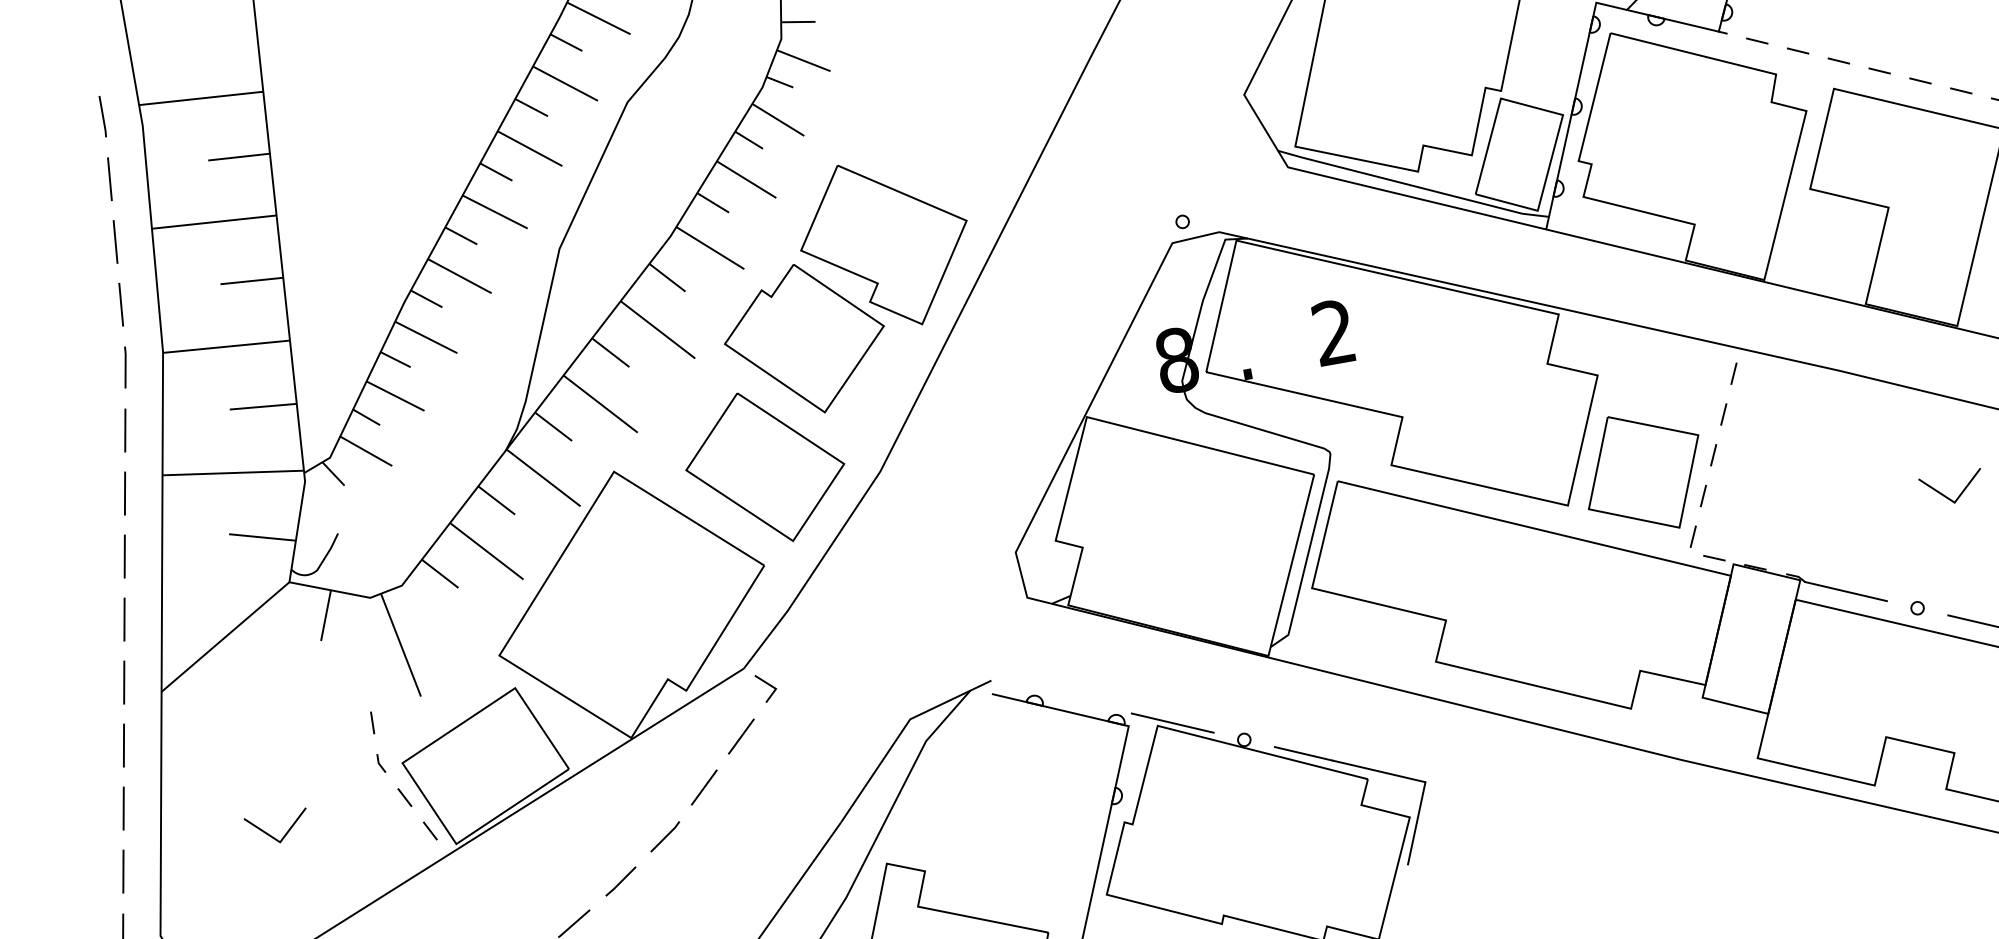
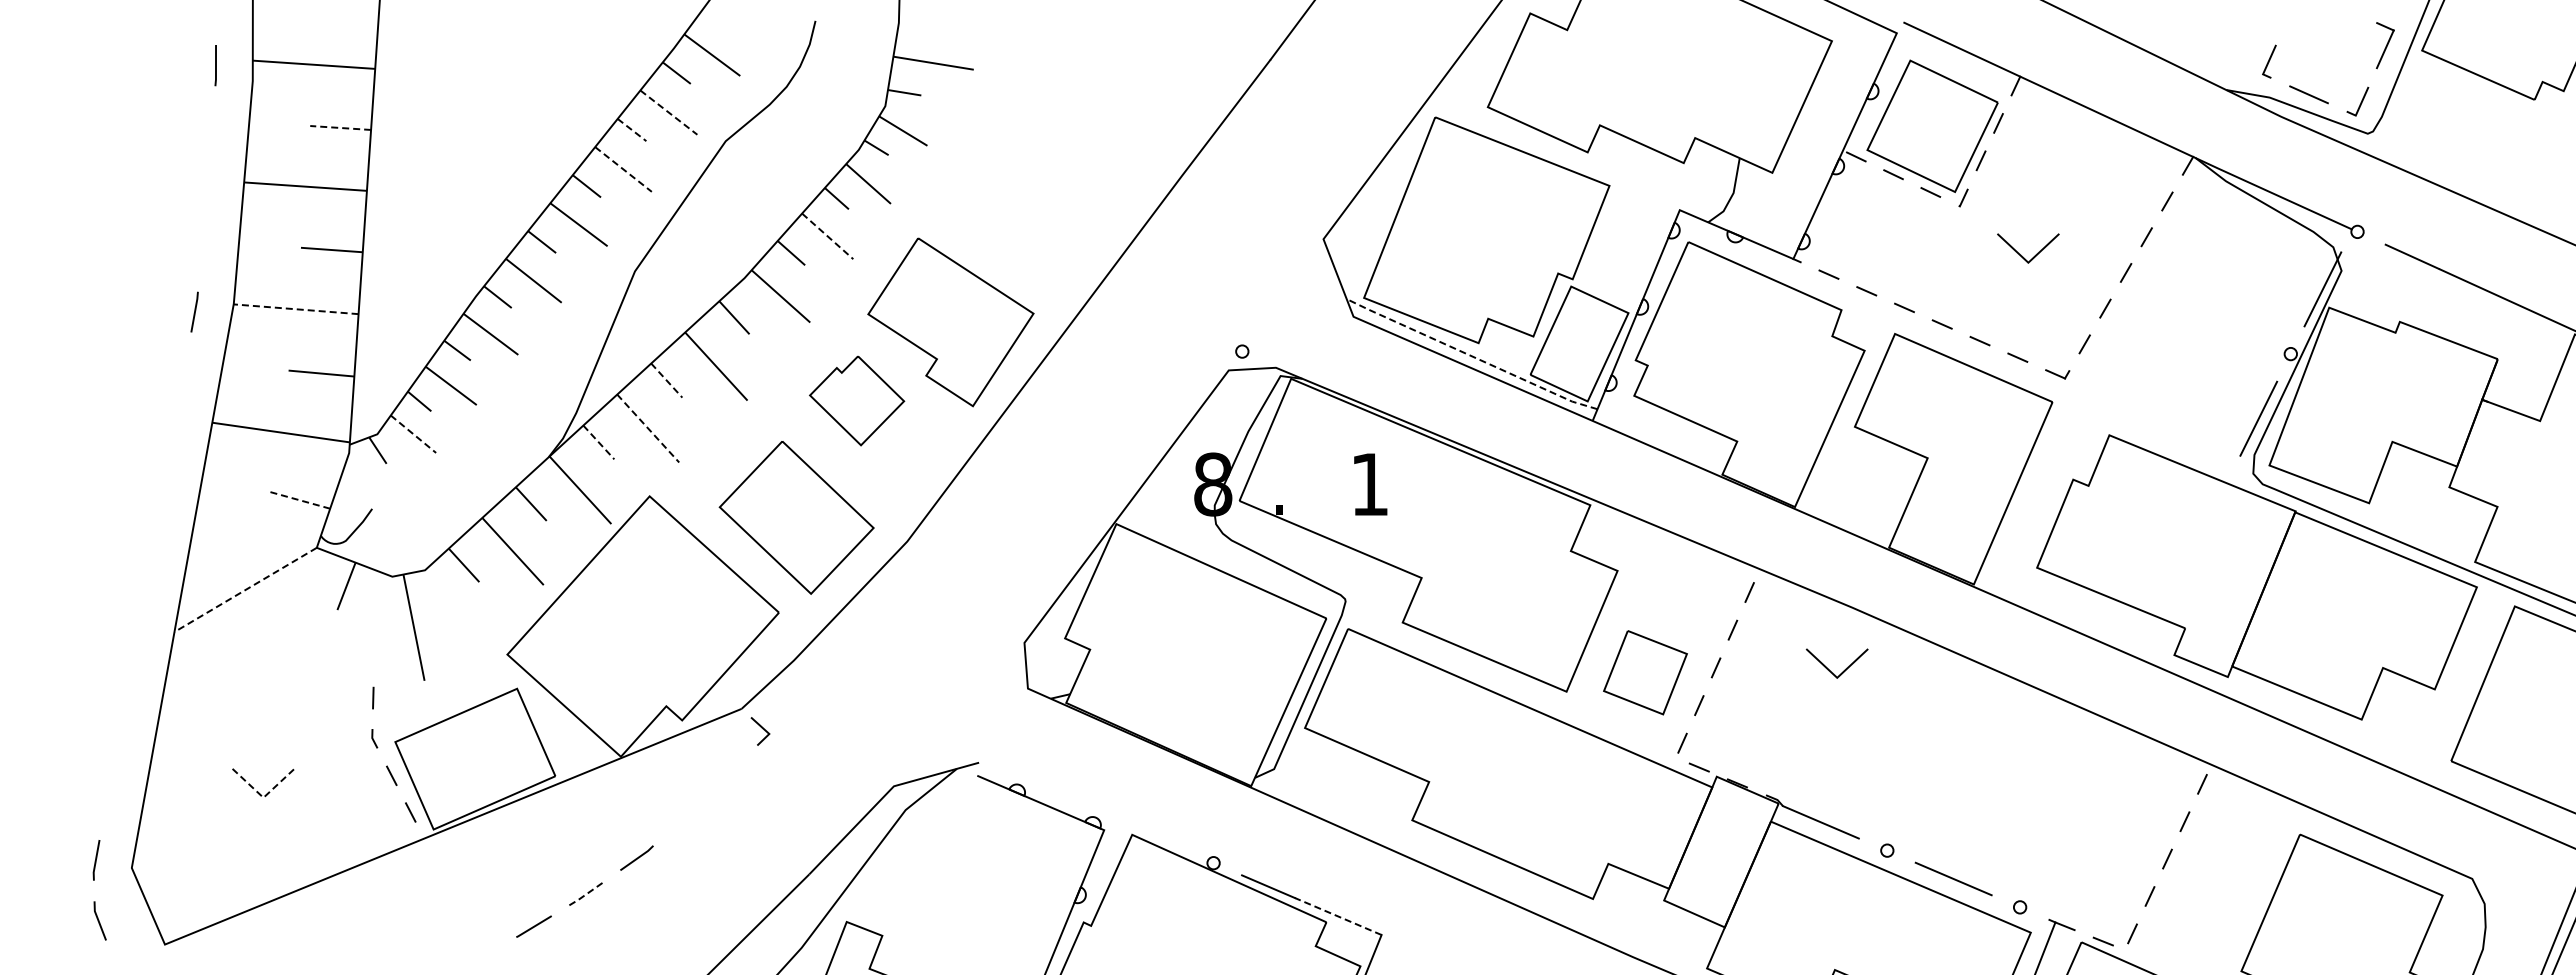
line: (566, 83) -> (669, 112), solid -> dashed
line: (532, 108) -> (632, 130), solid -> dashed
line: (530, 148) -> (623, 169), solid -> dashed
line: (238, 156) -> (340, 127), solid -> dashed
line: (109, 178) -> (211, 126), removed
line: (747, 179) -> (828, 236), solid -> dashed
line: (1413, 186) -> (1471, 356), solid -> dashed
line: (115, 241) -> (206, 188), removed
line: (121, 304) -> (201, 250), removed
text: (1333, 331) -> (1369, 483), 2 -> 1
part: (804, 339) -> (856, 400), size x0.6
line: (226, 346) -> (296, 309), solid -> dashed
line: (611, 352) -> (667, 380), solid -> dashed
line: (600, 403) -> (648, 428), solid -> dashed
line: (553, 426) -> (598, 442), solid -> dashed
line: (124, 430) -> (183, 372), removed
line: (366, 451) -> (413, 434), solid -> dashed
part: (1643, 472) -> (1645, 672), size x0.7
line: (124, 493) -> (172, 433), removed
line: (1945, 495) -> (1829, 669), moved
line: (262, 537) -> (298, 499), solid -> dashed
line: (124, 556) -> (161, 494), removed
line: (124, 619) -> (150, 555), removed
line: (225, 636) -> (245, 589), solid -> dashed
line: (123, 682) -> (139, 616), removed
line: (1172, 722) -> (1147, 834), removed
line: (741, 735) -> (727, 773), removed
line: (123, 745) -> (128, 677), removed
line: (1377, 771) -> (1337, 916), solid -> dashed
line: (703, 786) -> (682, 816), removed
line: (123, 808) -> (117, 738), removed
line: (280, 842) -> (263, 797), solid -> dashed
line: (123, 871) -> (106, 799), removed
line: (621, 882) -> (586, 894), solid -> dashed

